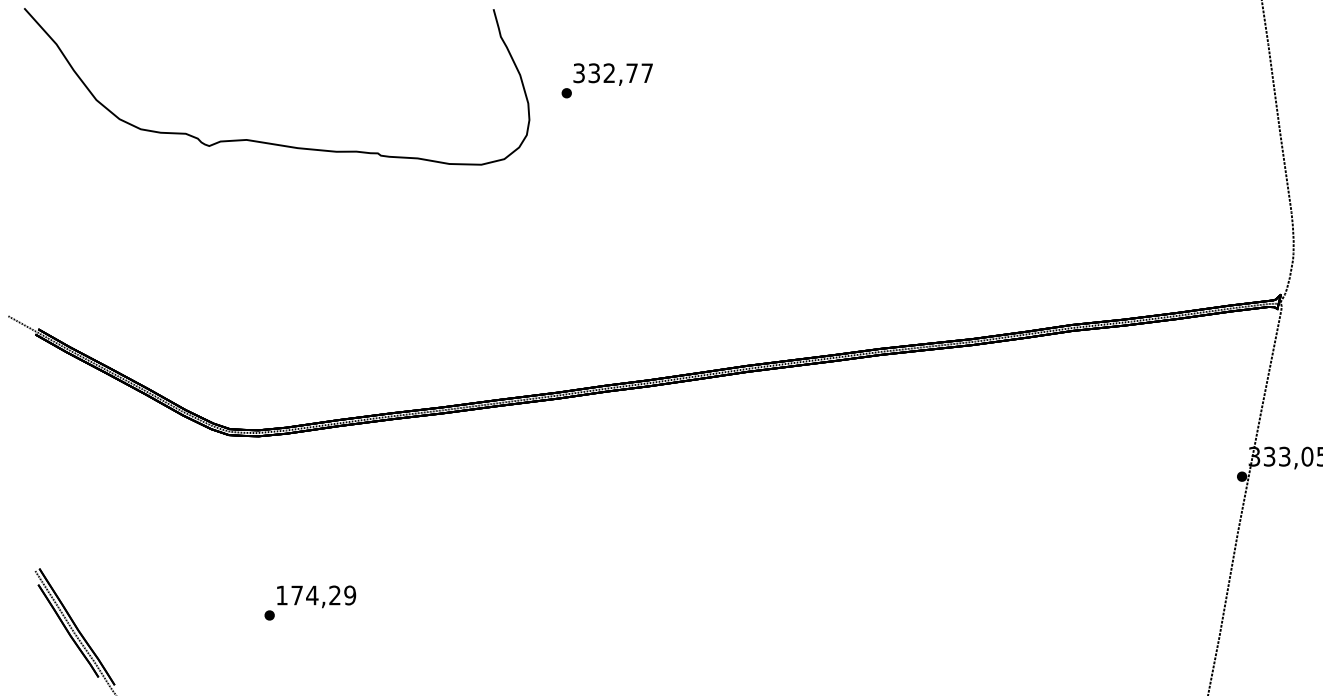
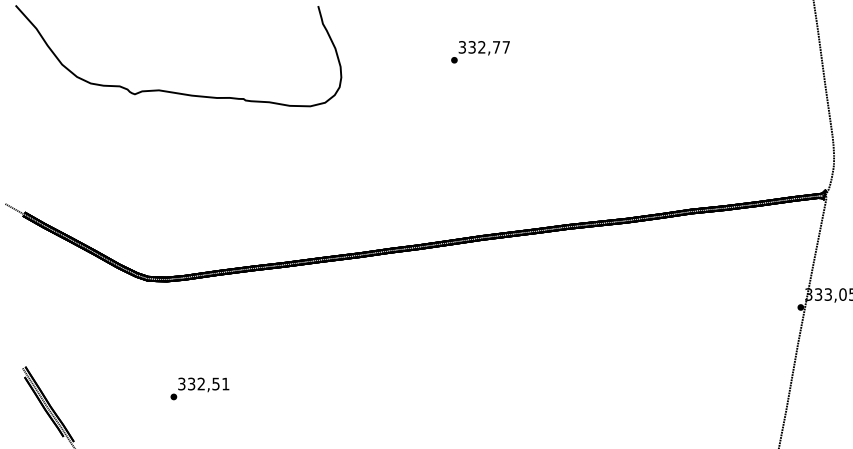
text: (607, 81) -> (480, 52), moved
text: (315, 594) -> (203, 383), 174,29 -> 332,51

